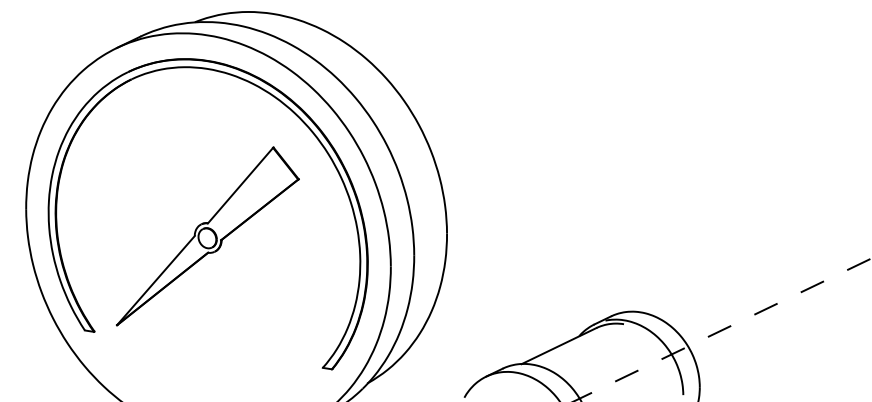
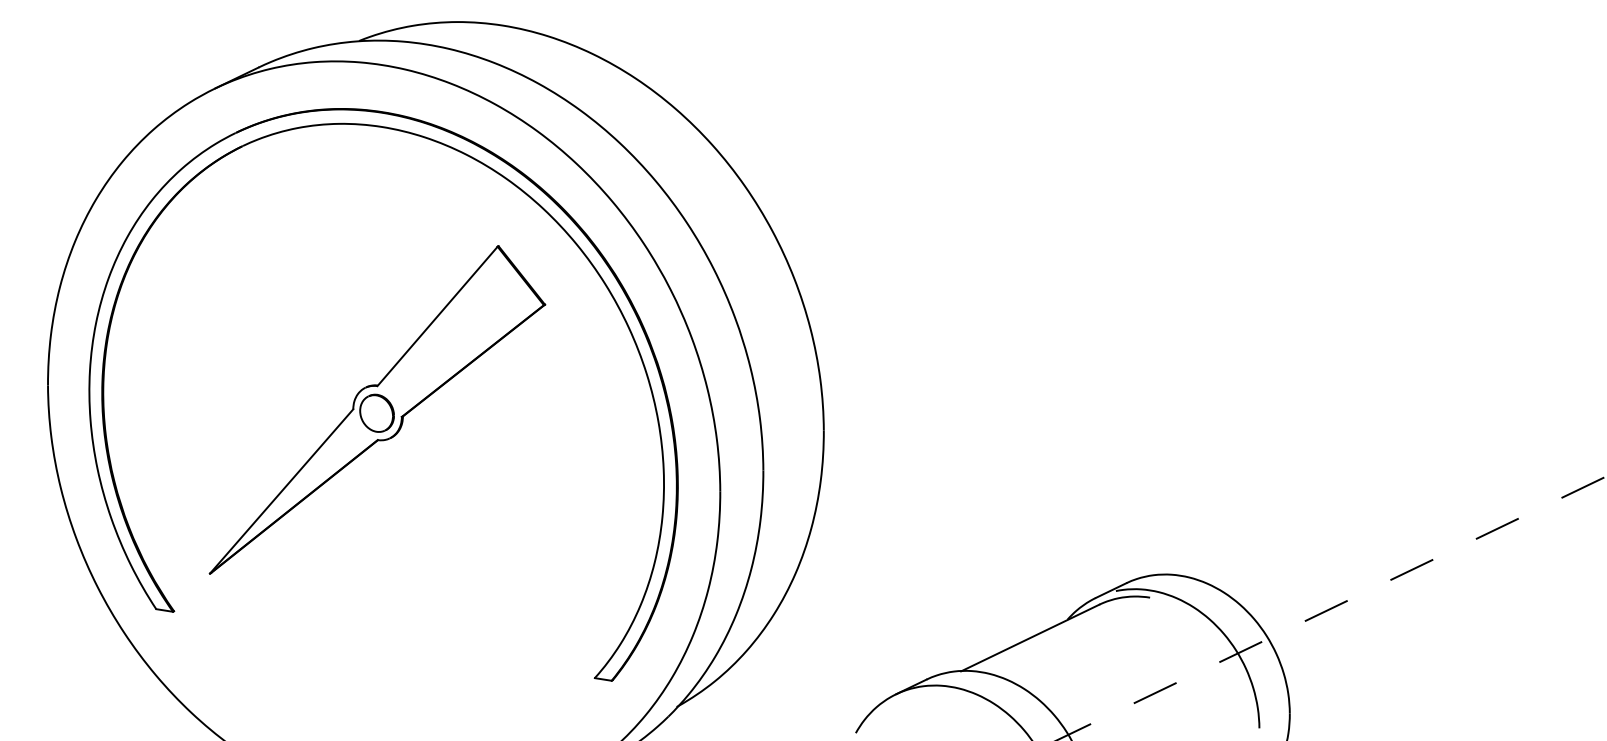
part: (207, 236) -> (376, 410), moved

